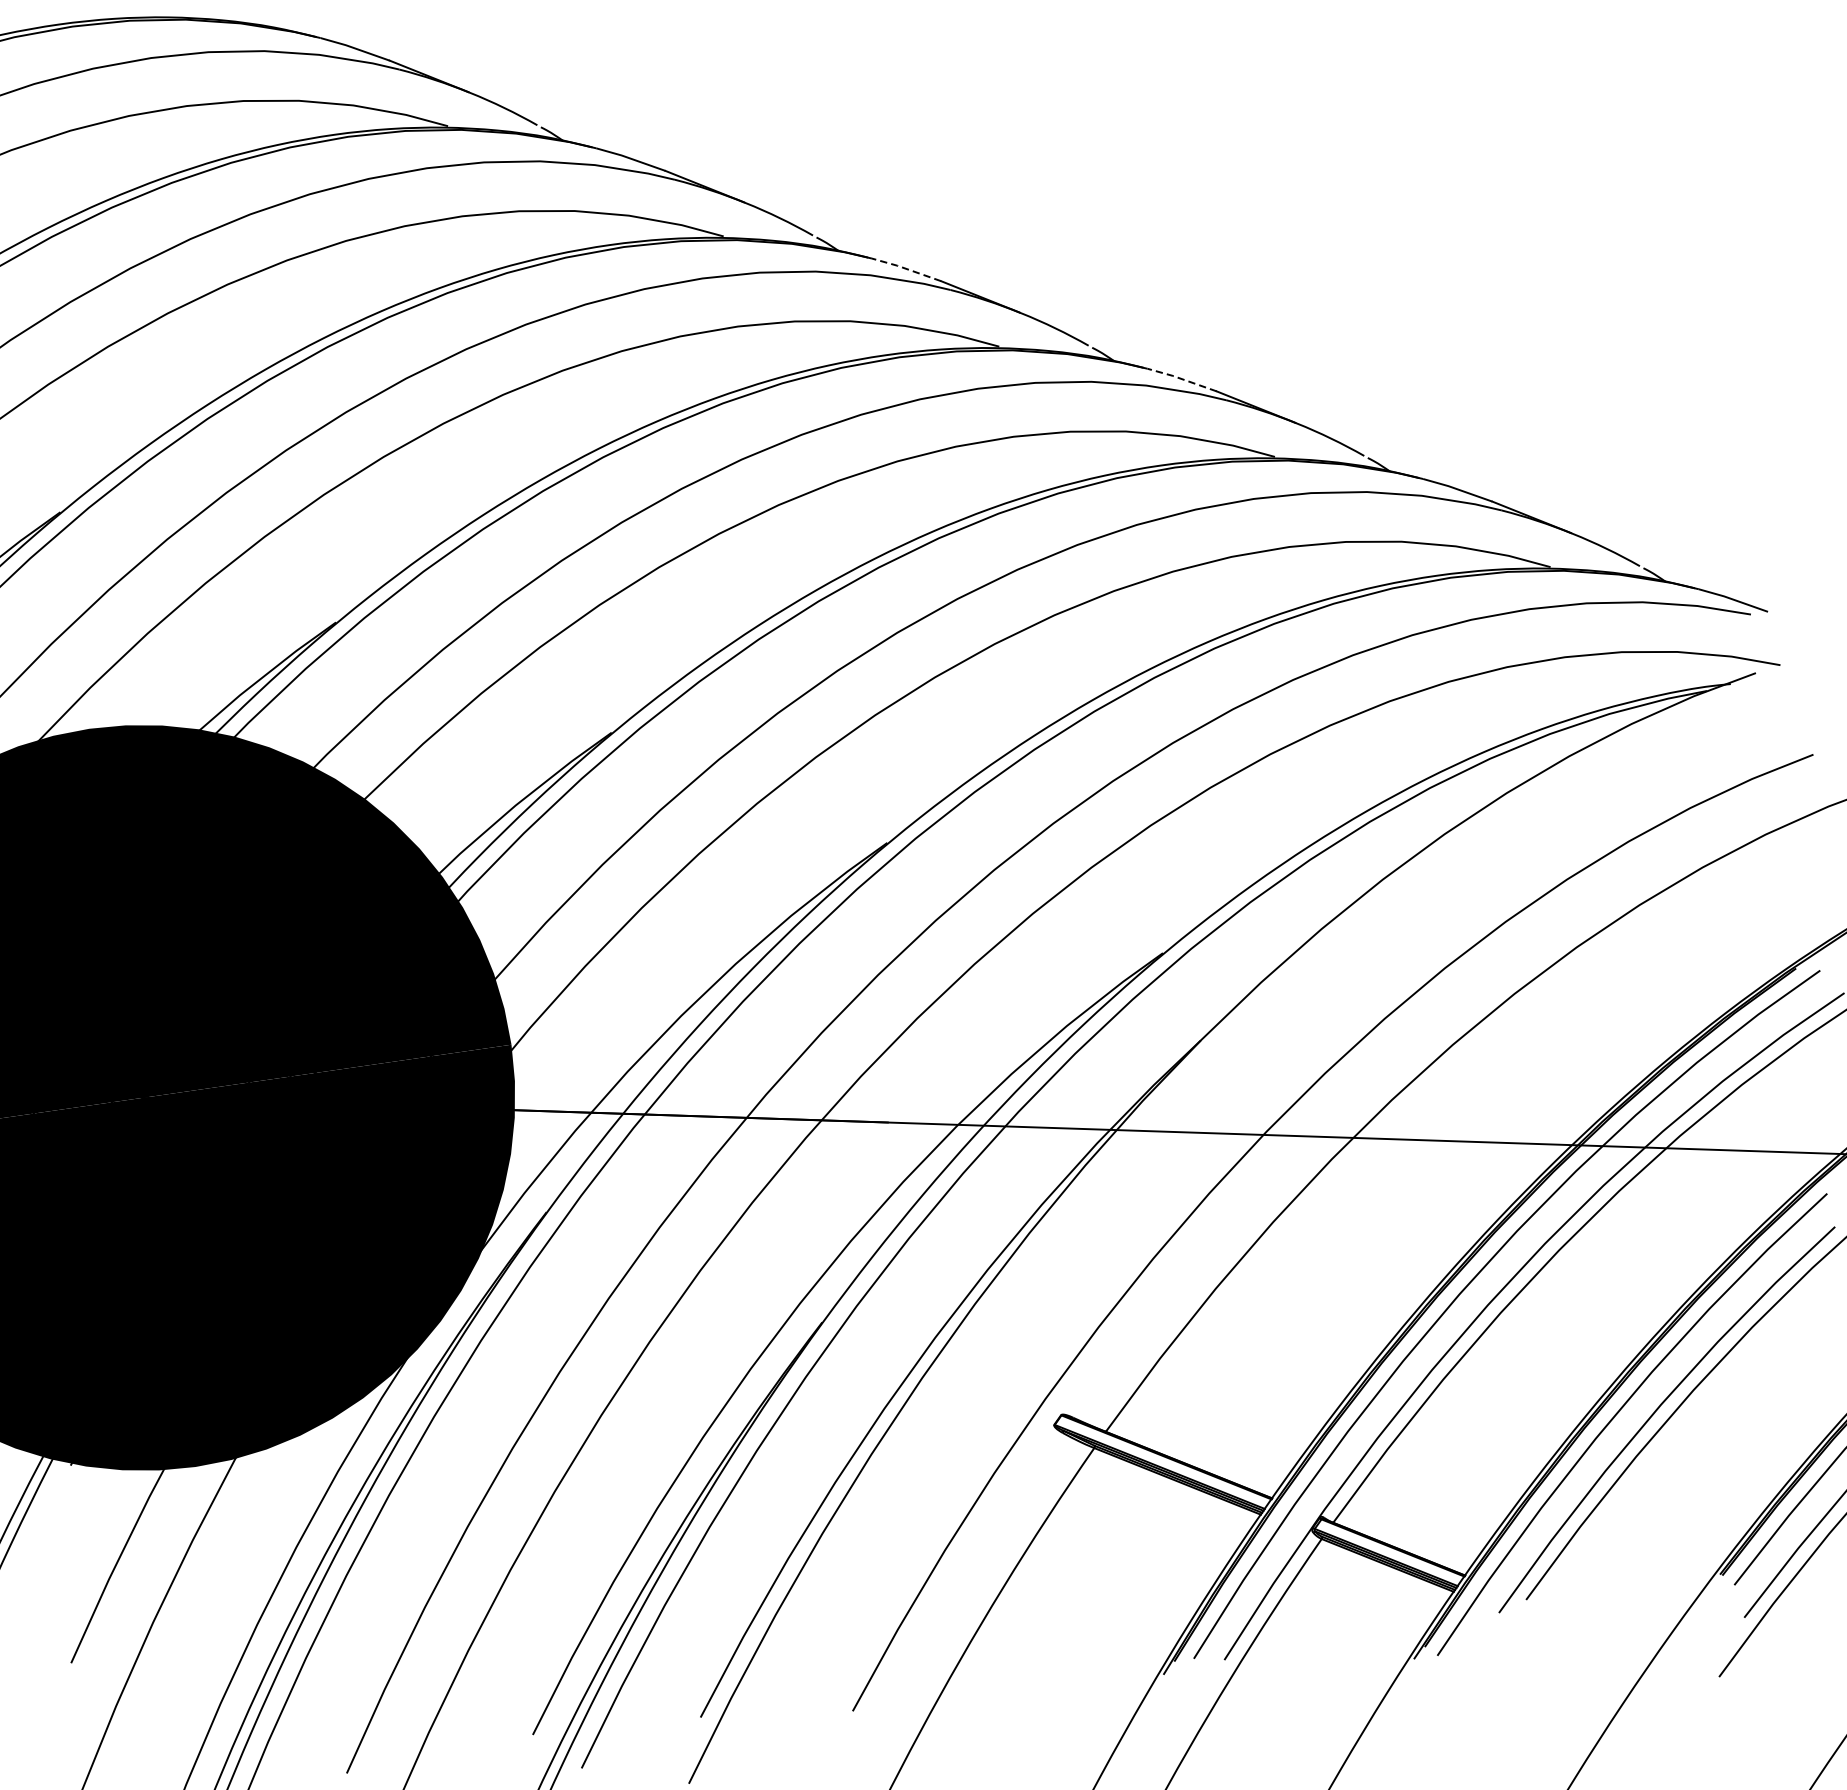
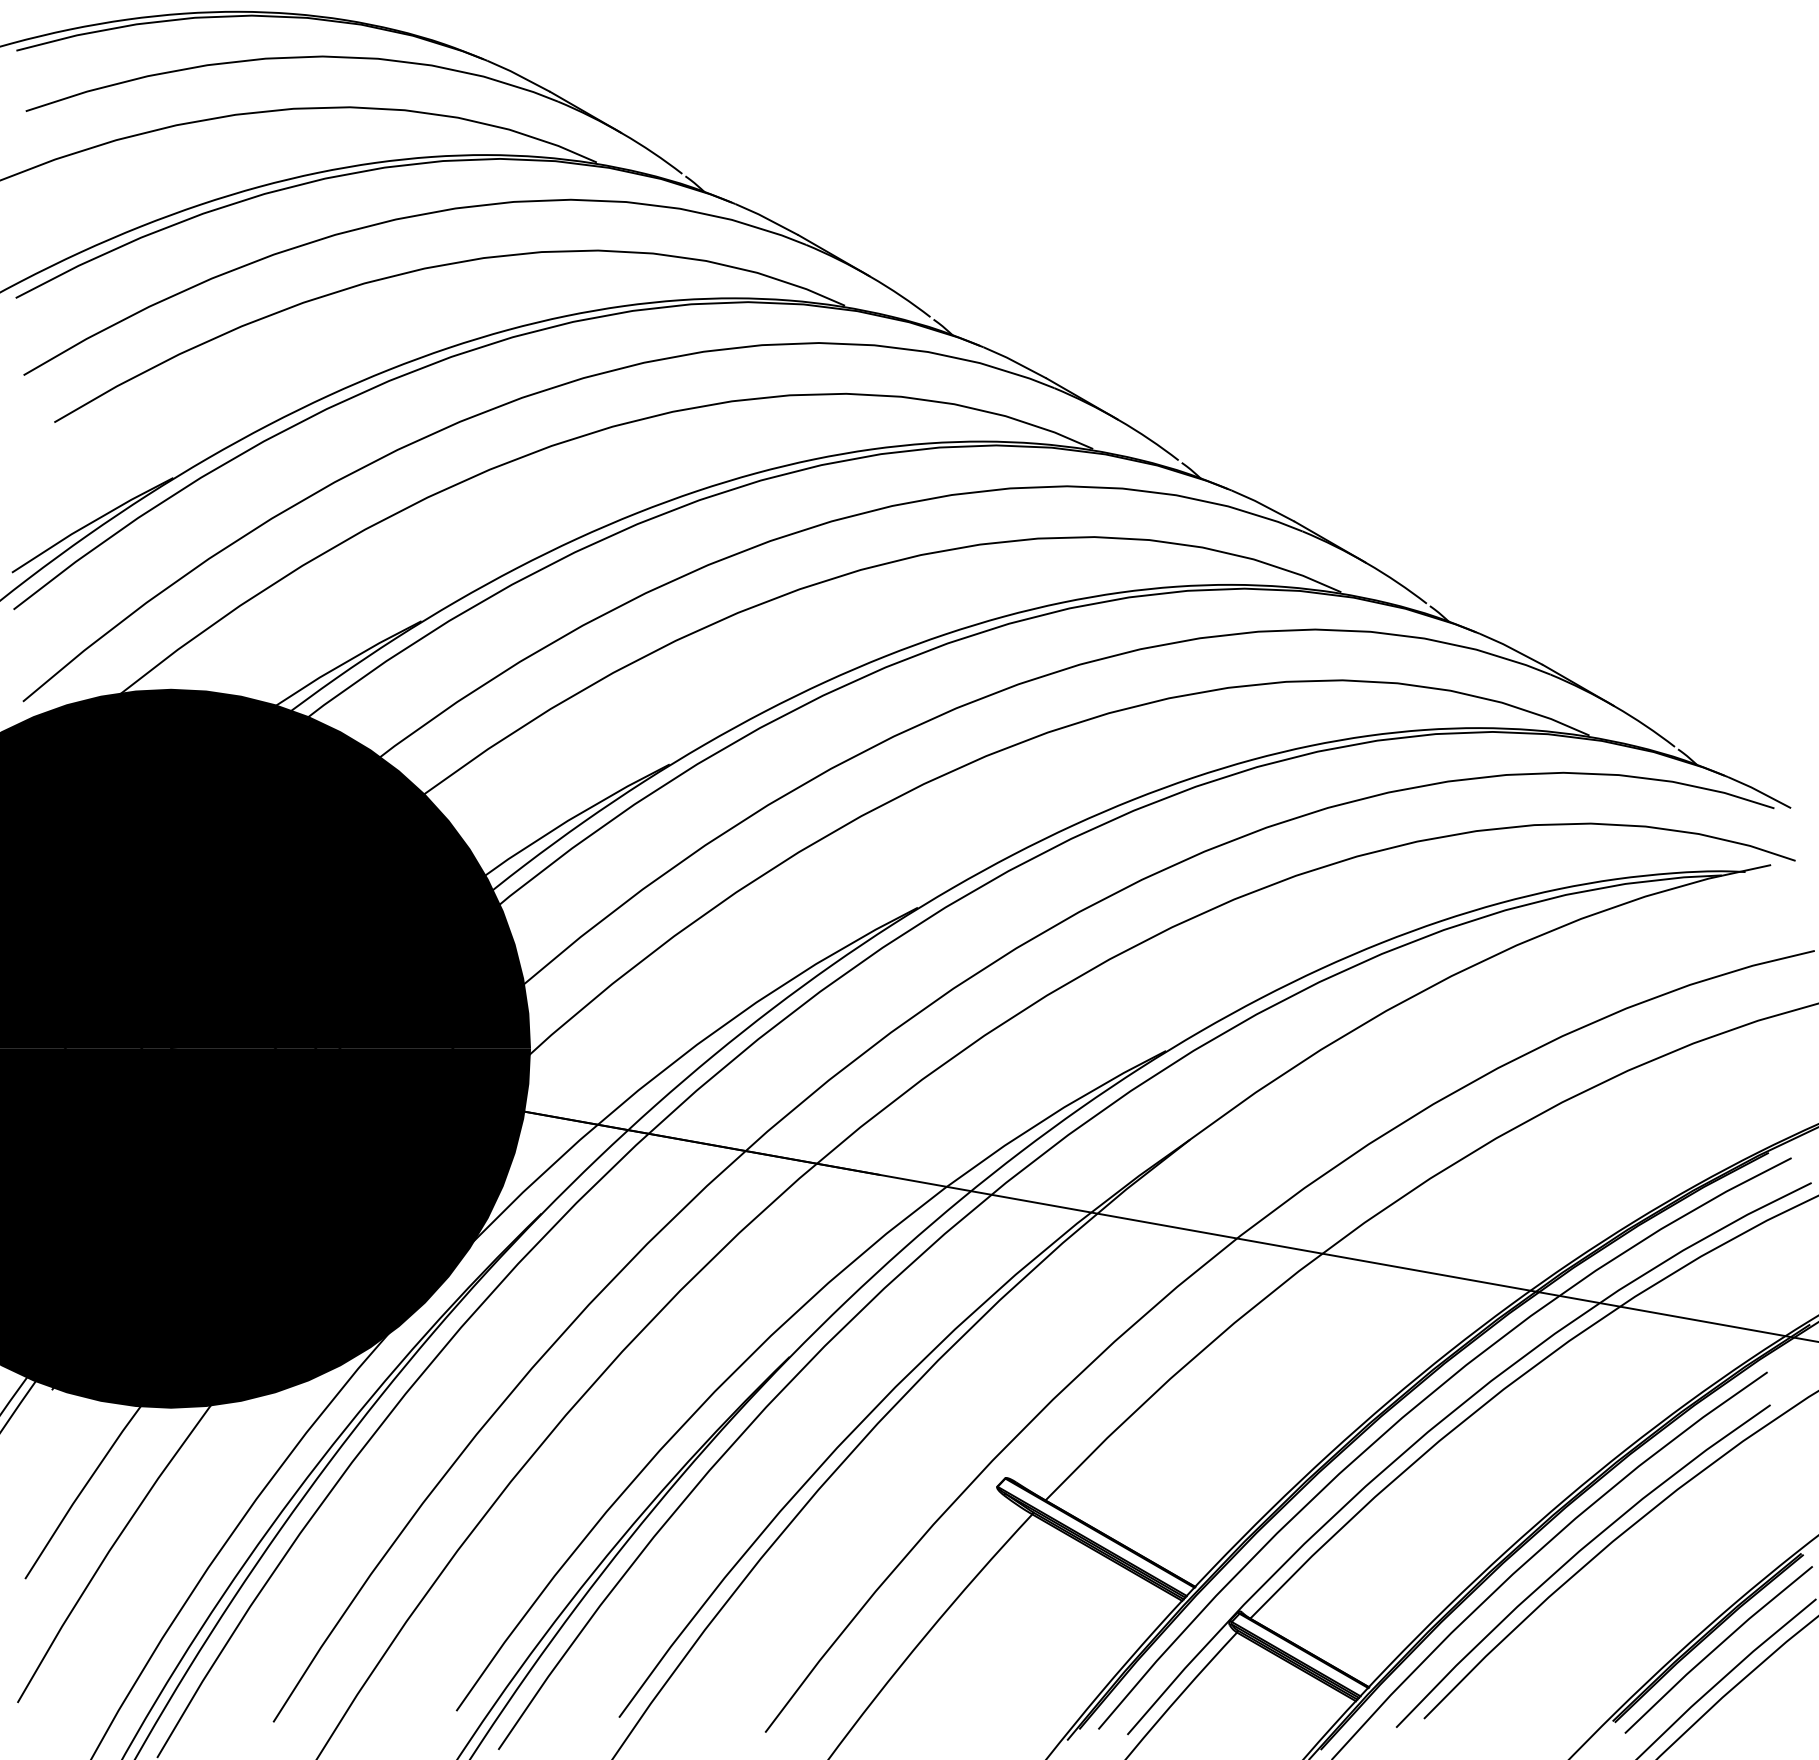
line: (905, 268) -> (1014, 361), dashed -> solid
line: (1181, 379) -> (1262, 505), dashed -> solid

